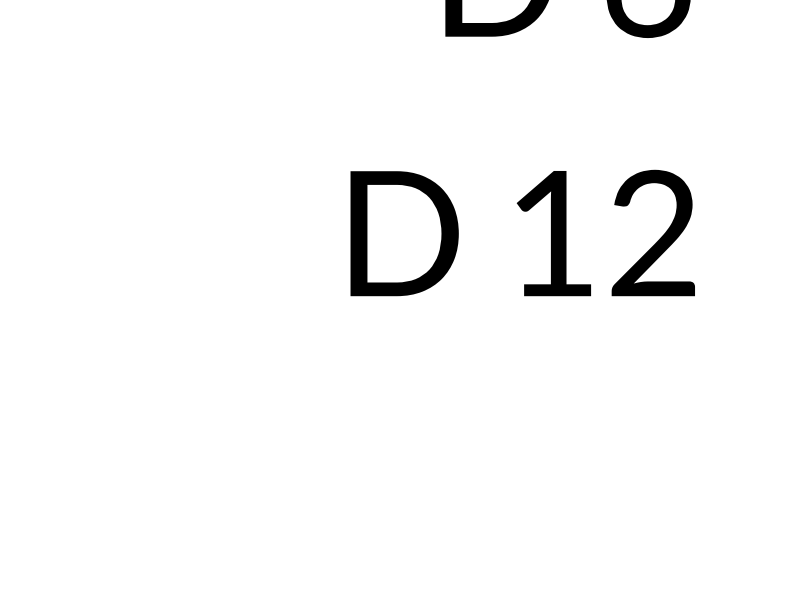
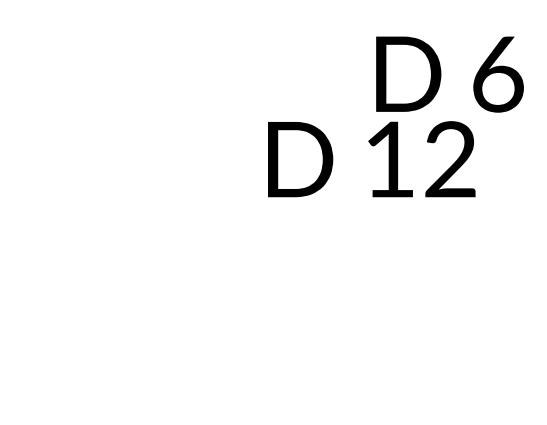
text: (522, 233) -> (371, 159), moved

